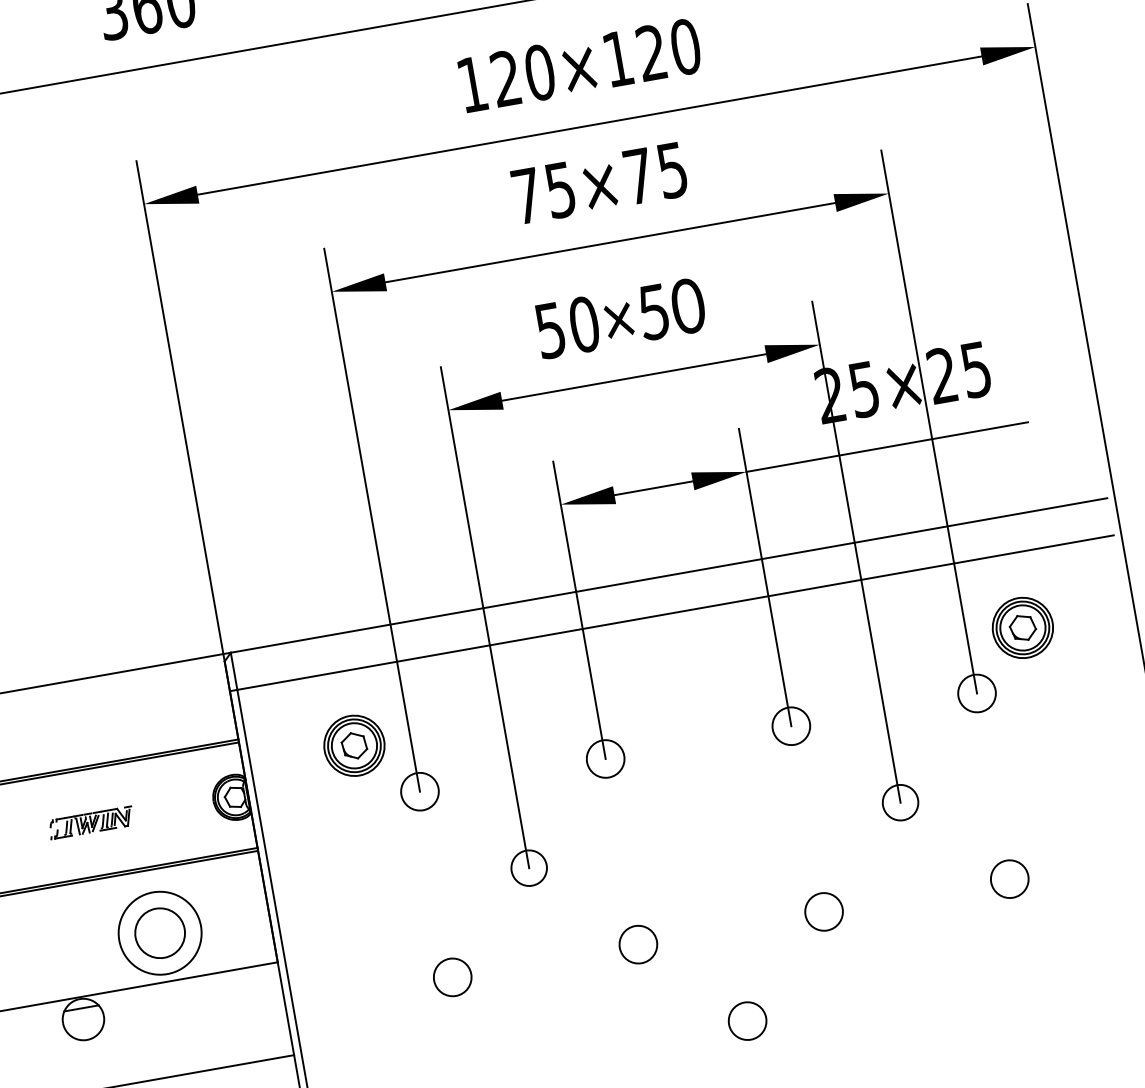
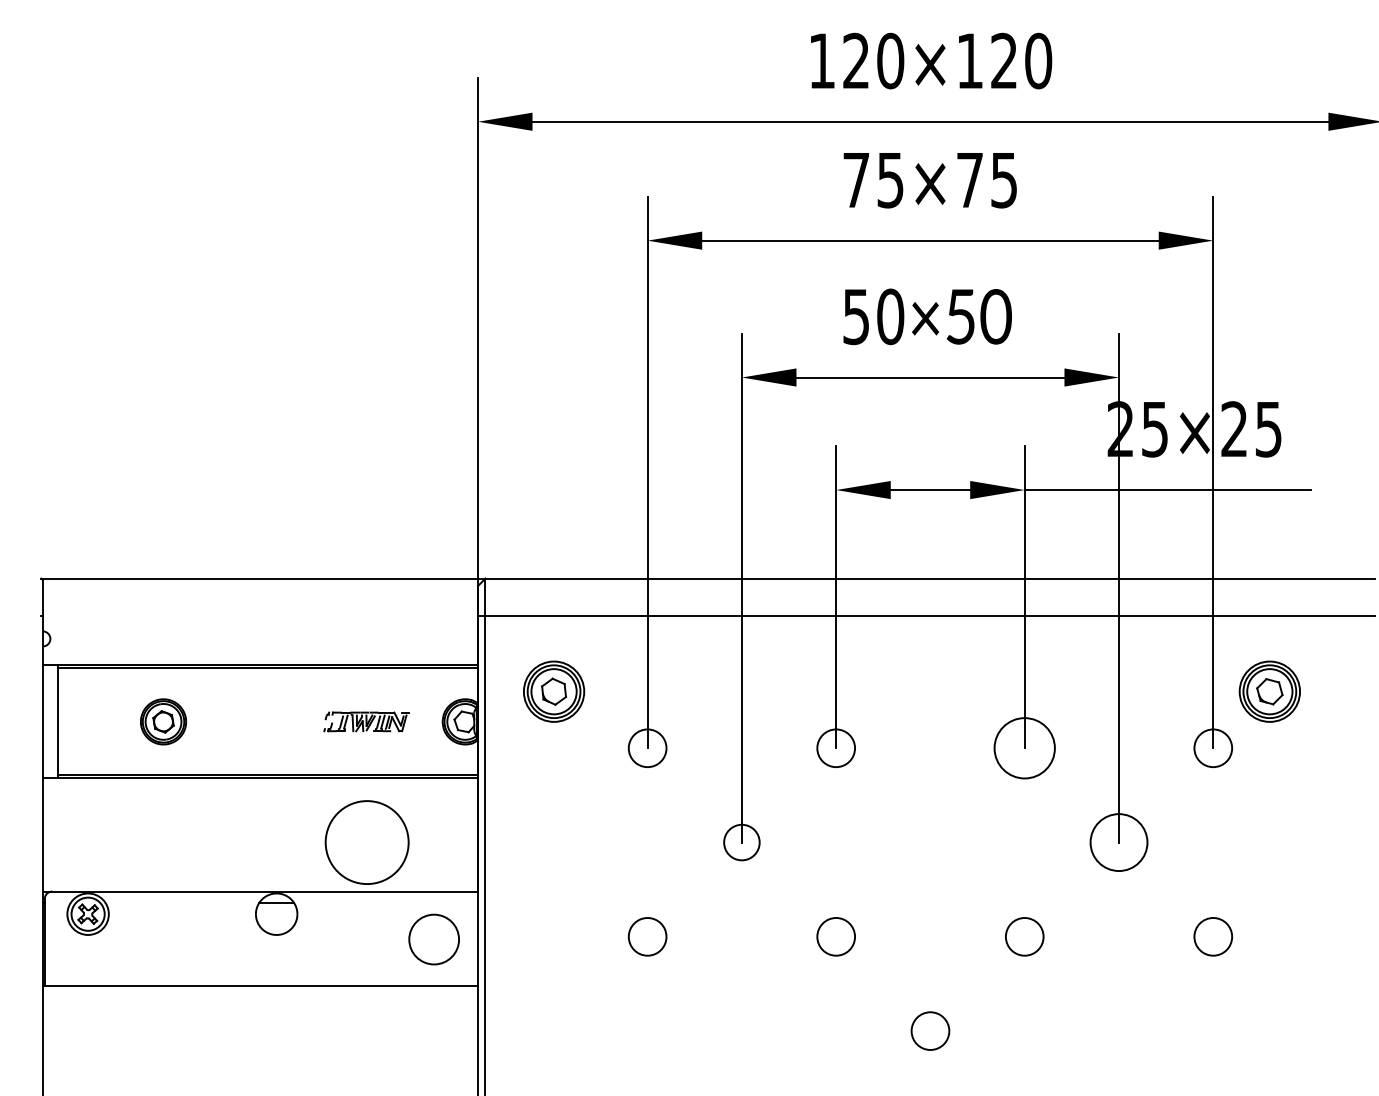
circle: (791, 726) -> (1024, 748), size x1.6
part: (354, 745) -> (554, 691), moved
circle: (900, 802) -> (1118, 842), size x1.6
part: (91, 822) -> (366, 721), moved
circle: (159, 933) -> (433, 939), moved

